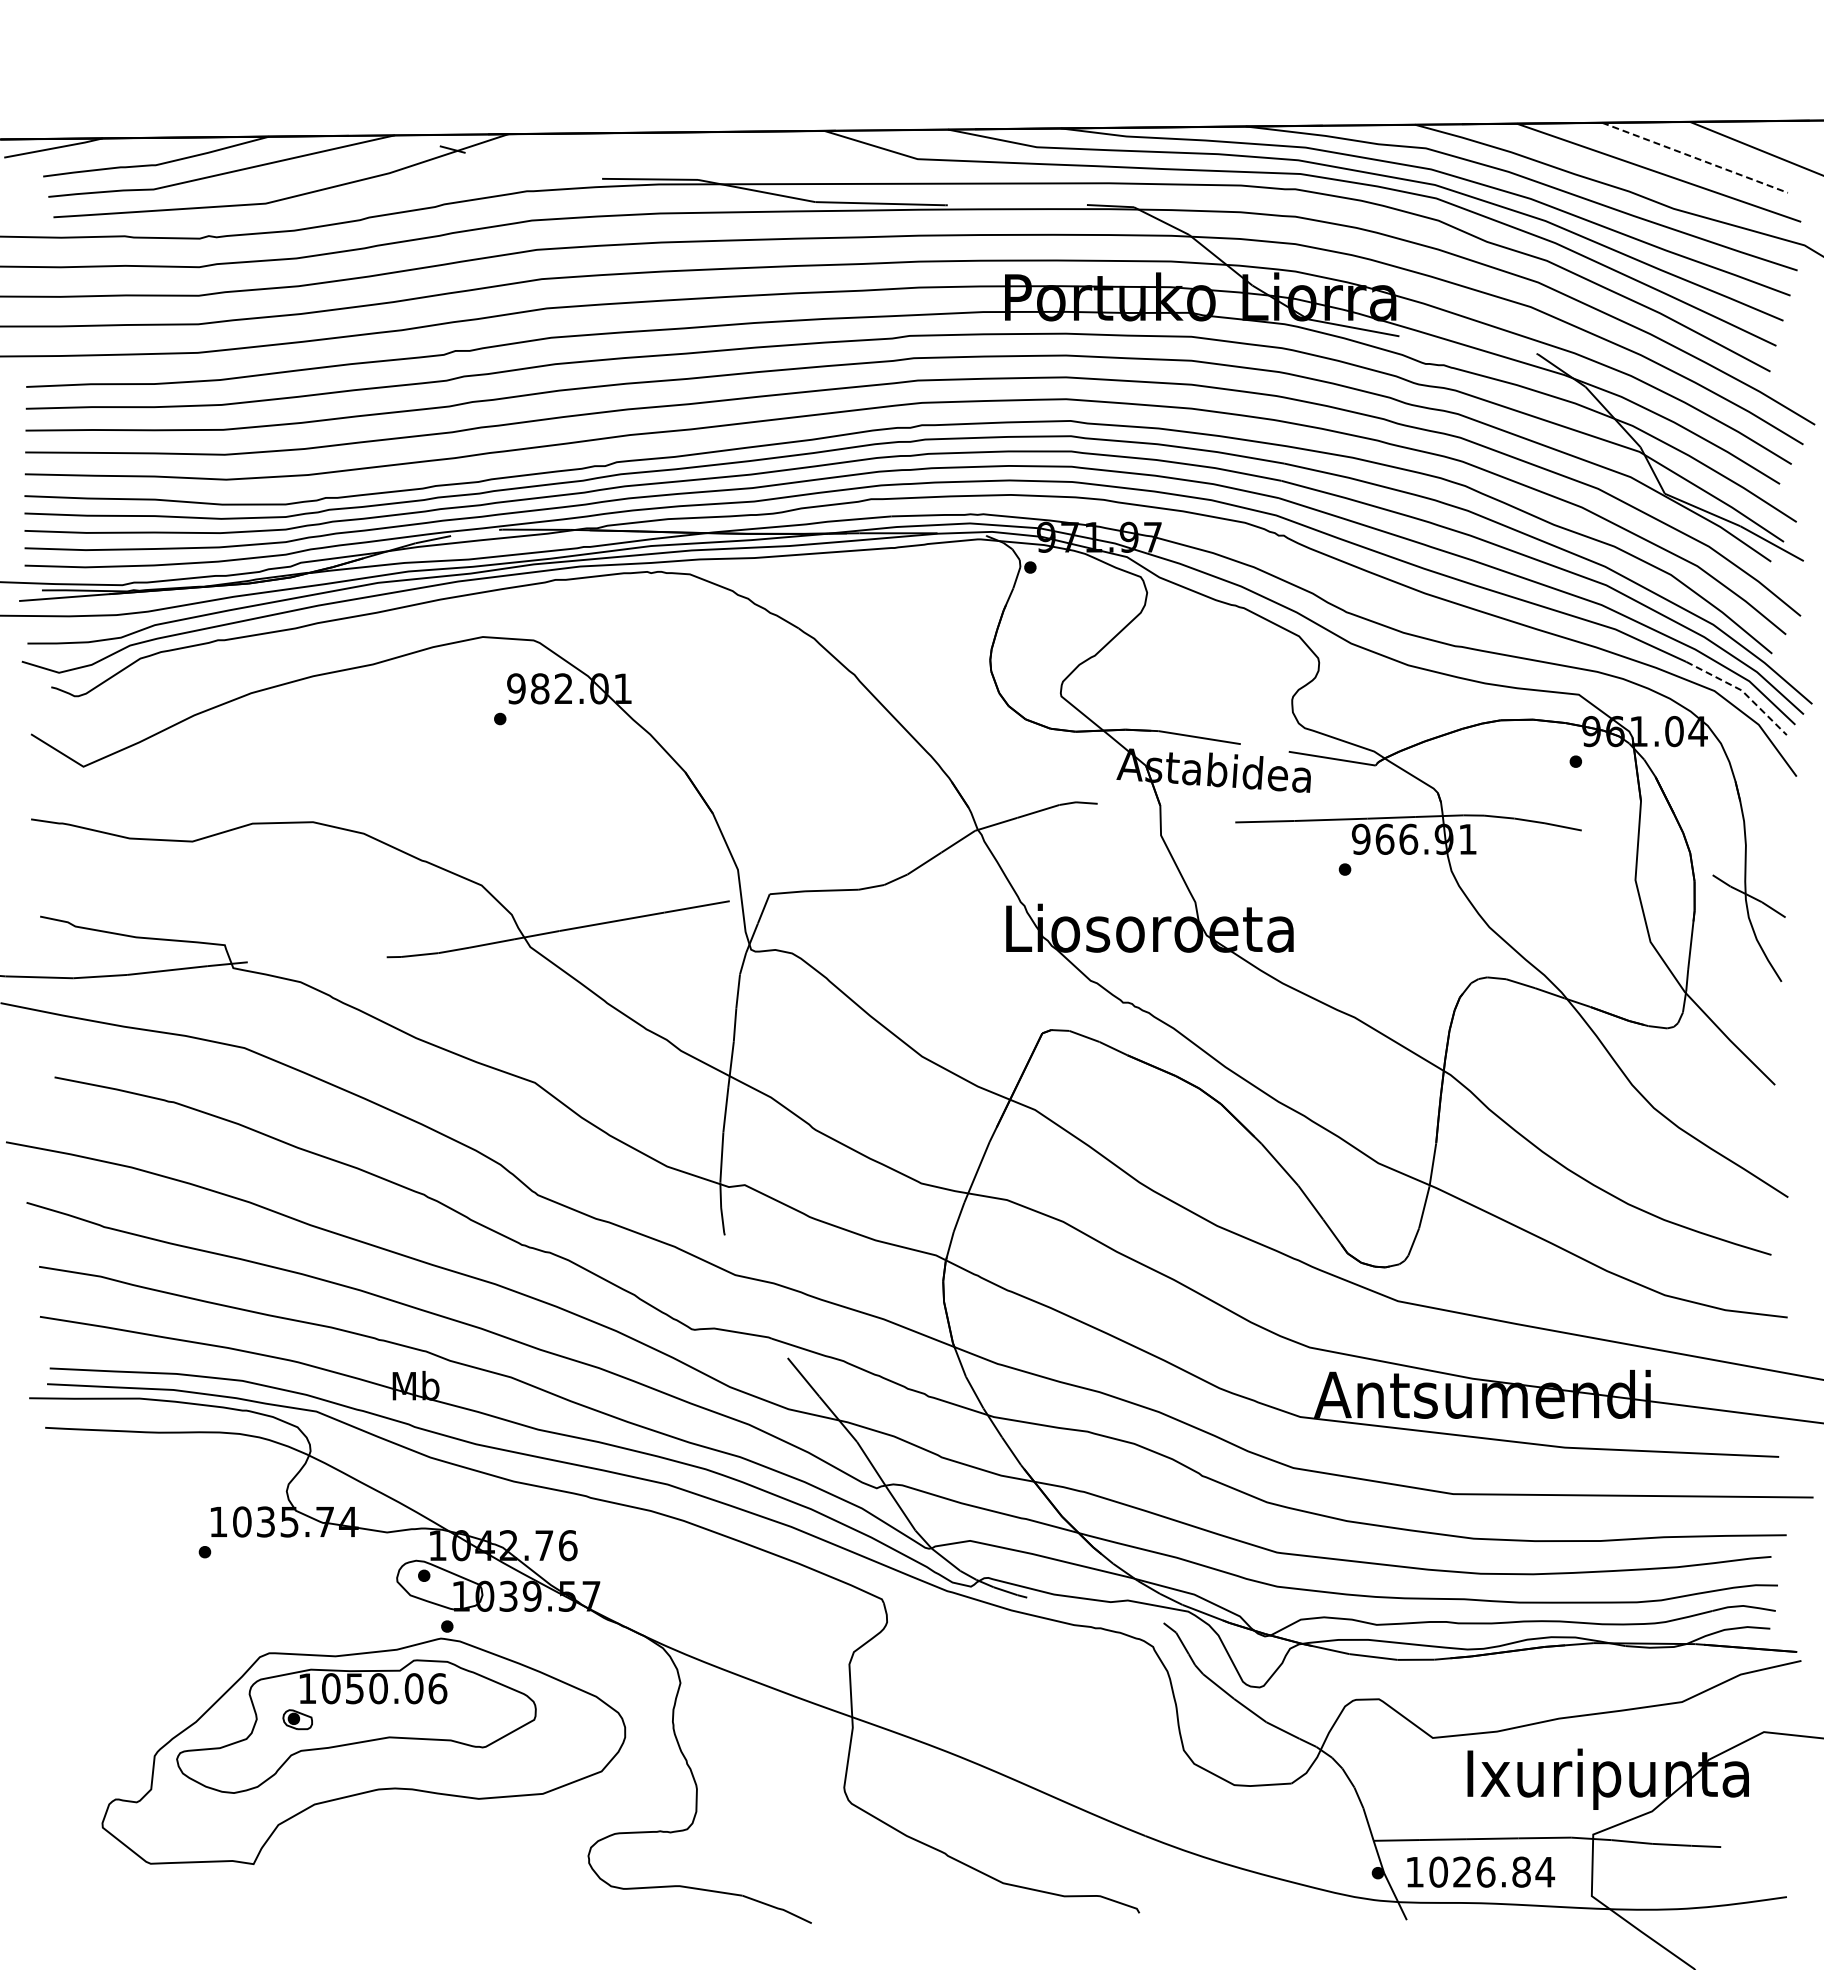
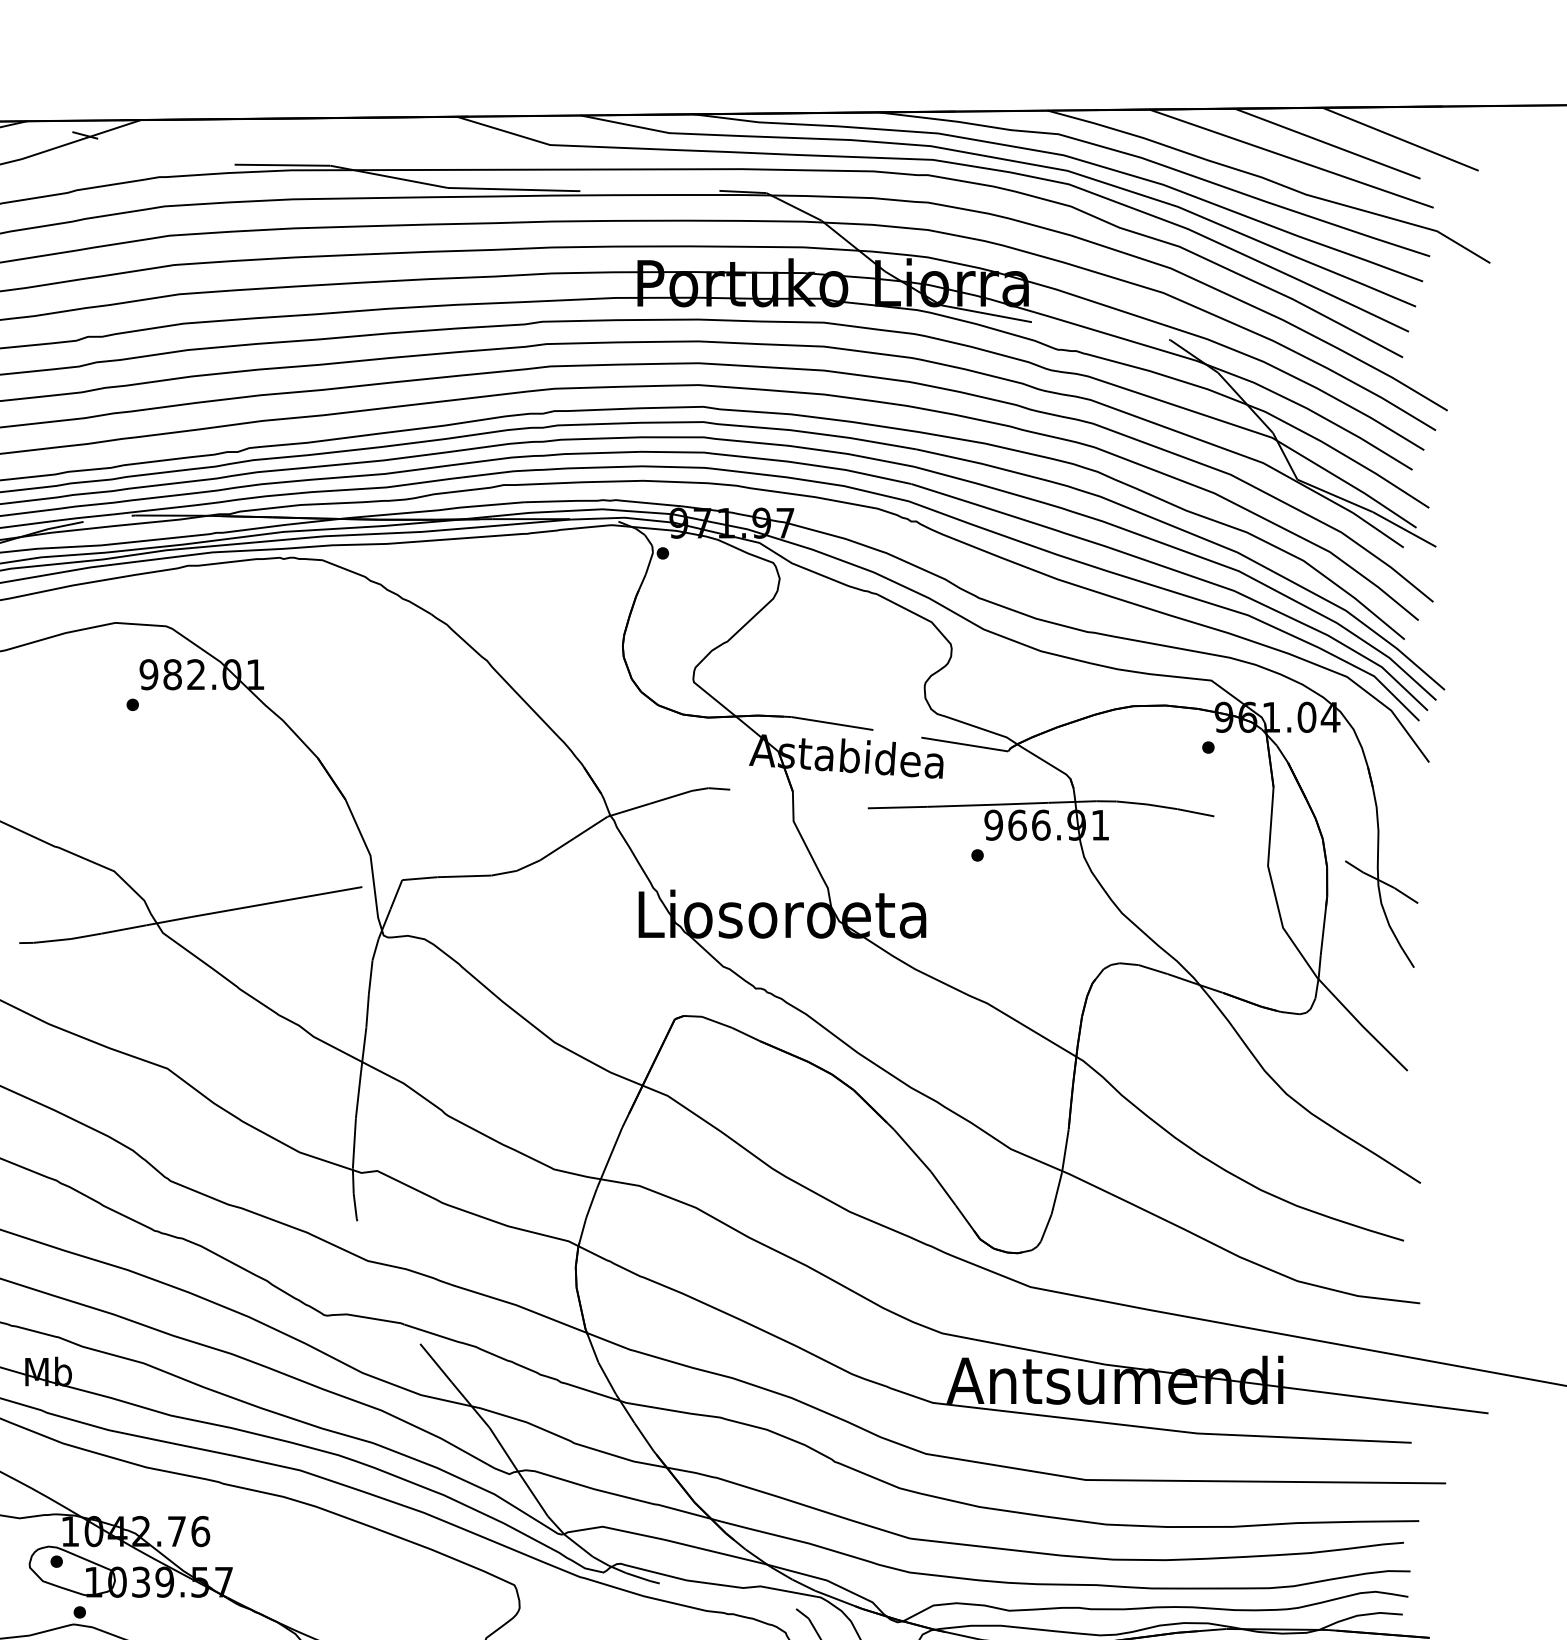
line: (1695, 157) -> (1328, 143), dashed -> solid
line: (1741, 690) -> (1374, 676), dashed -> solid

